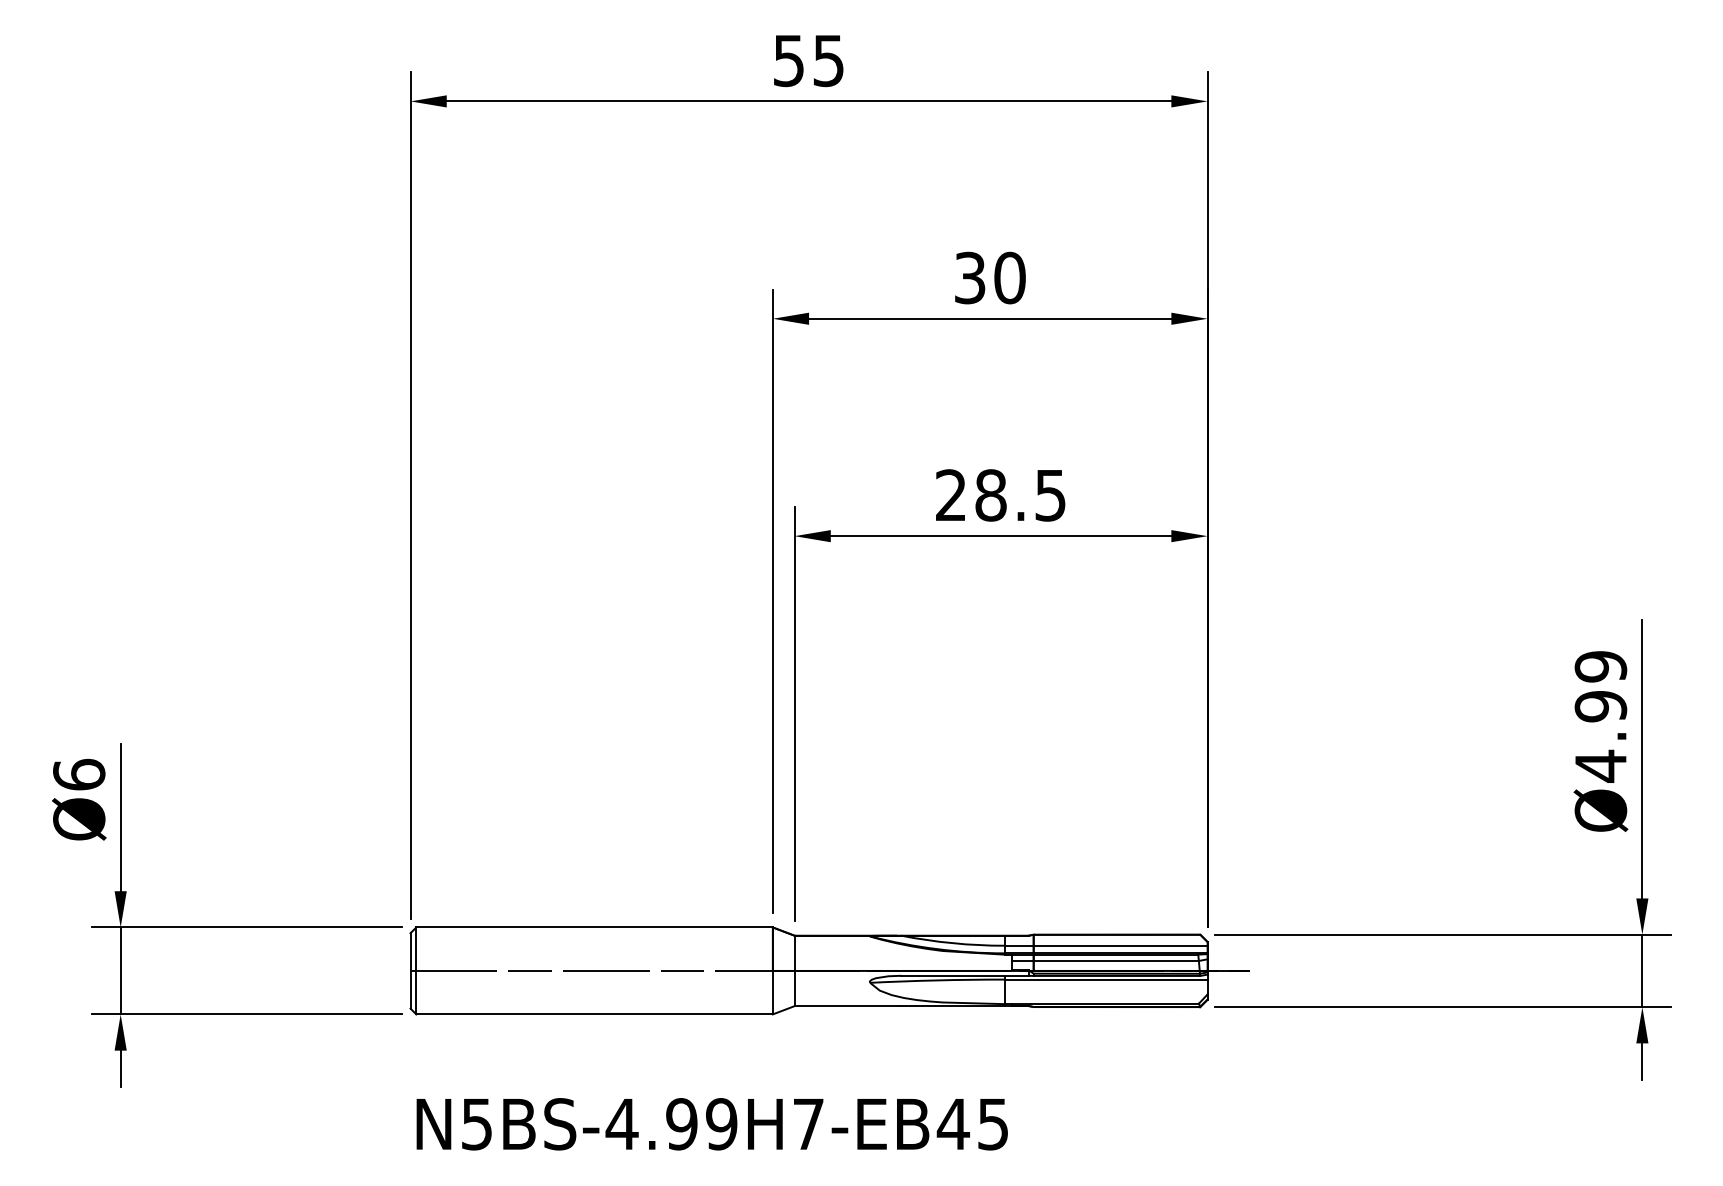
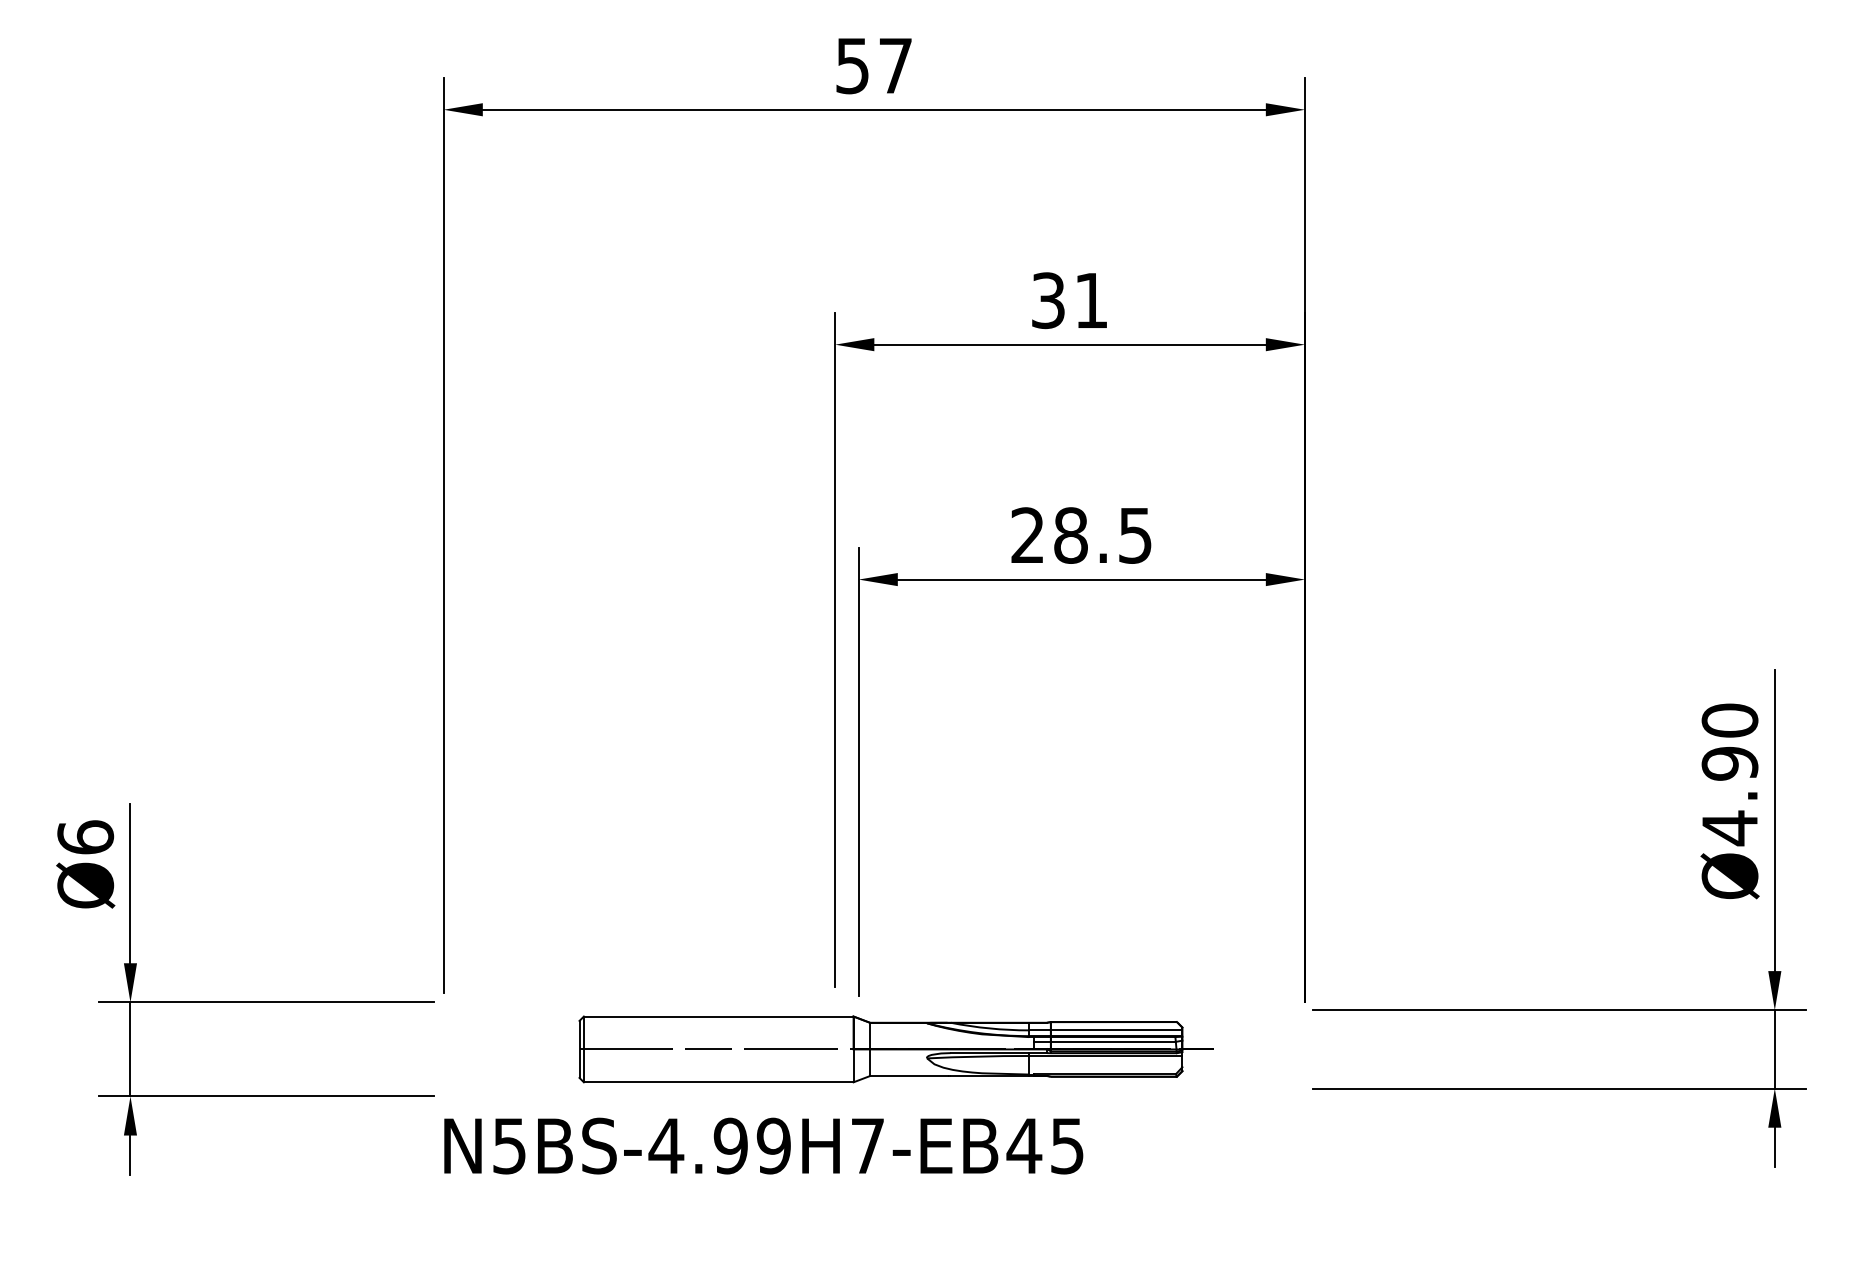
text: (828, 61) -> (895, 66), 55 -> 57
text: (1010, 277) -> (1091, 300), 30 -> 31
text: (1600, 666) -> (1729, 720), Ø4.99 -> Ø4.90
part: (829, 971) -> (896, 1049), size x0.7
text: (712, 1123) -> (763, 1145), moved

